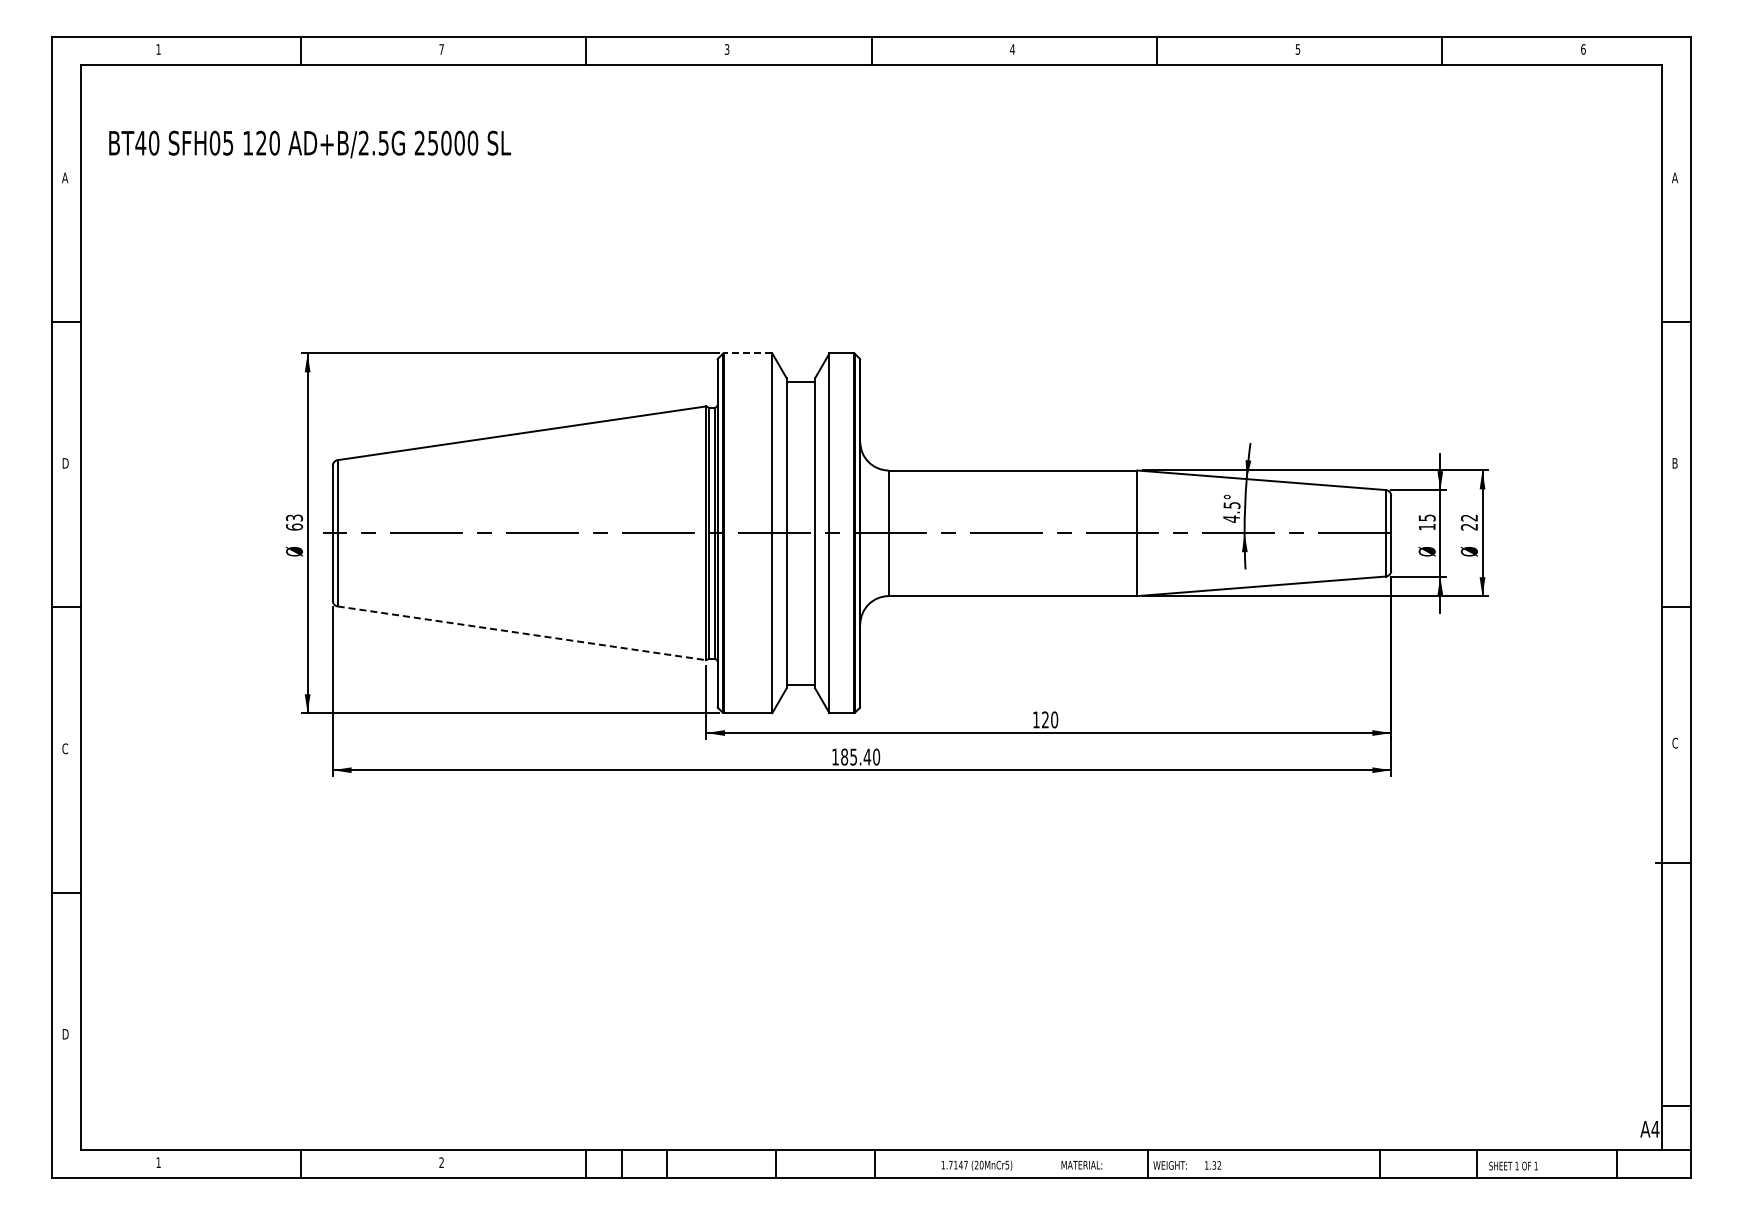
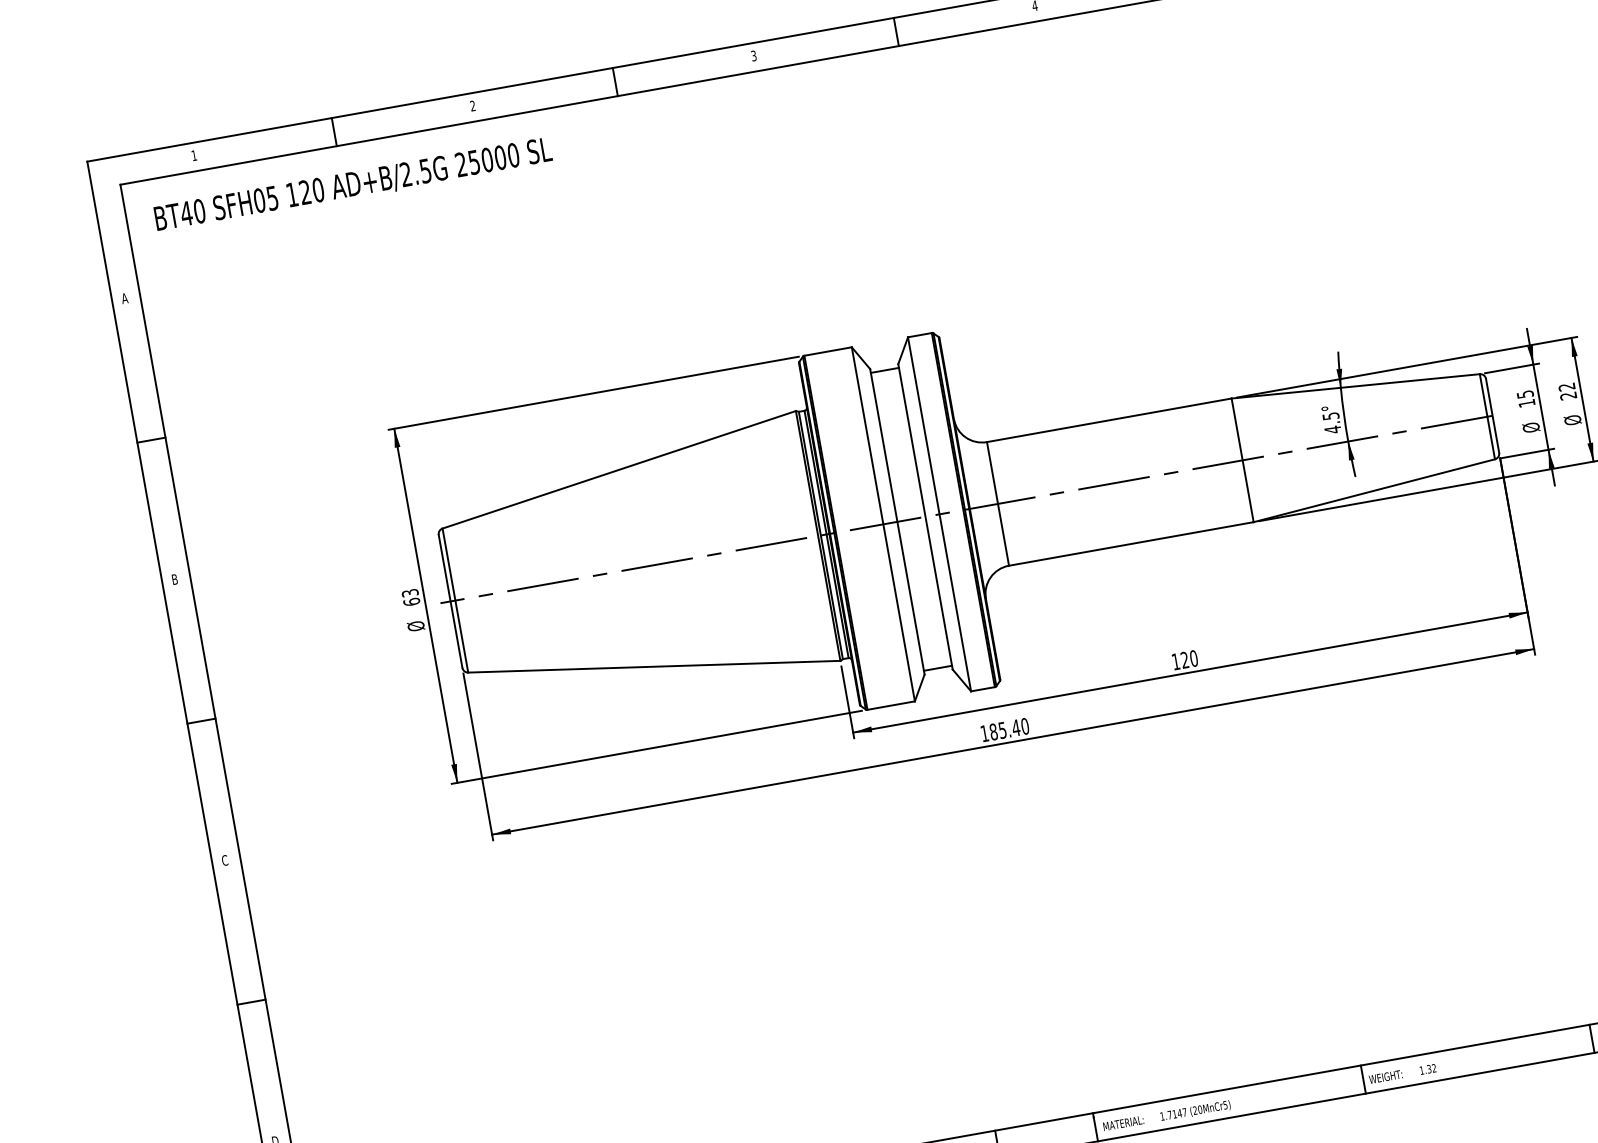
text: (441, 49) -> (472, 106), 7 -> 2
text: (309, 144) -> (352, 185), moved
line: (747, 353) -> (827, 351), dashed -> solid
text: (65, 463) -> (175, 579), D -> B
line: (522, 633) -> (654, 666), dashed -> solid
text: (1081, 1165) -> (1123, 1123), moved

